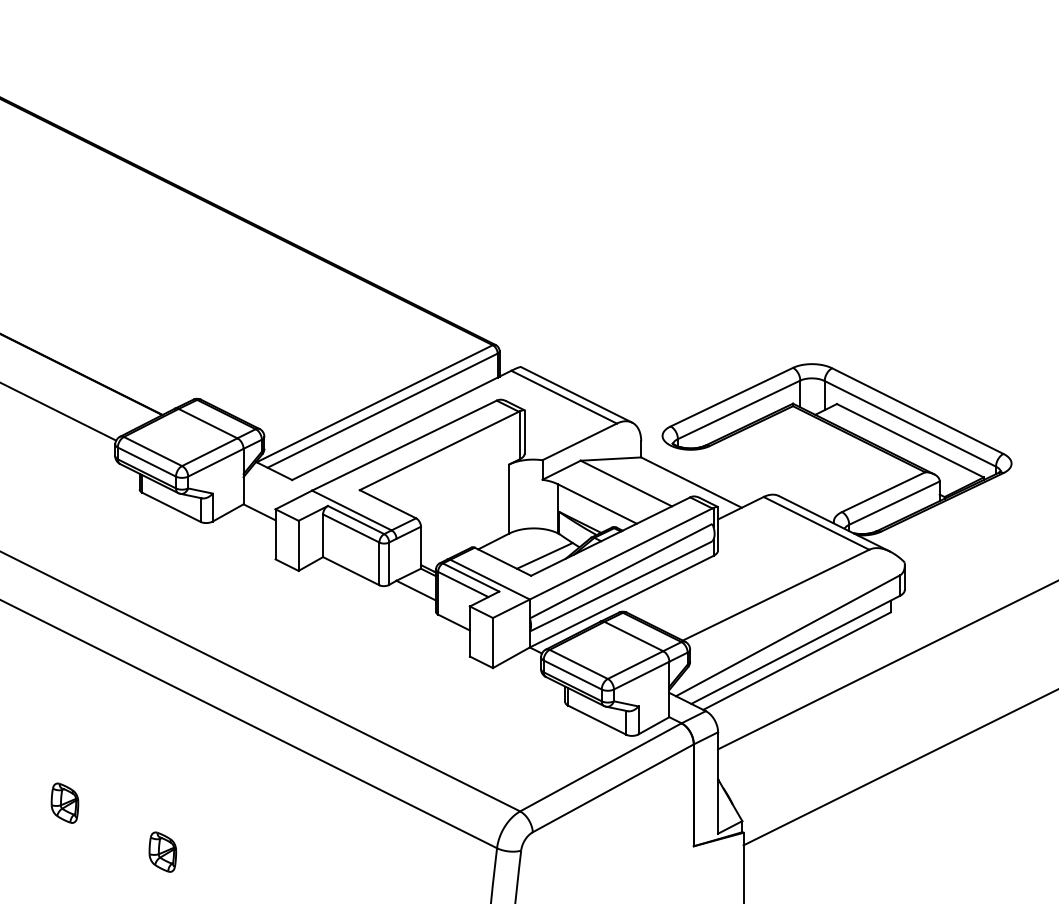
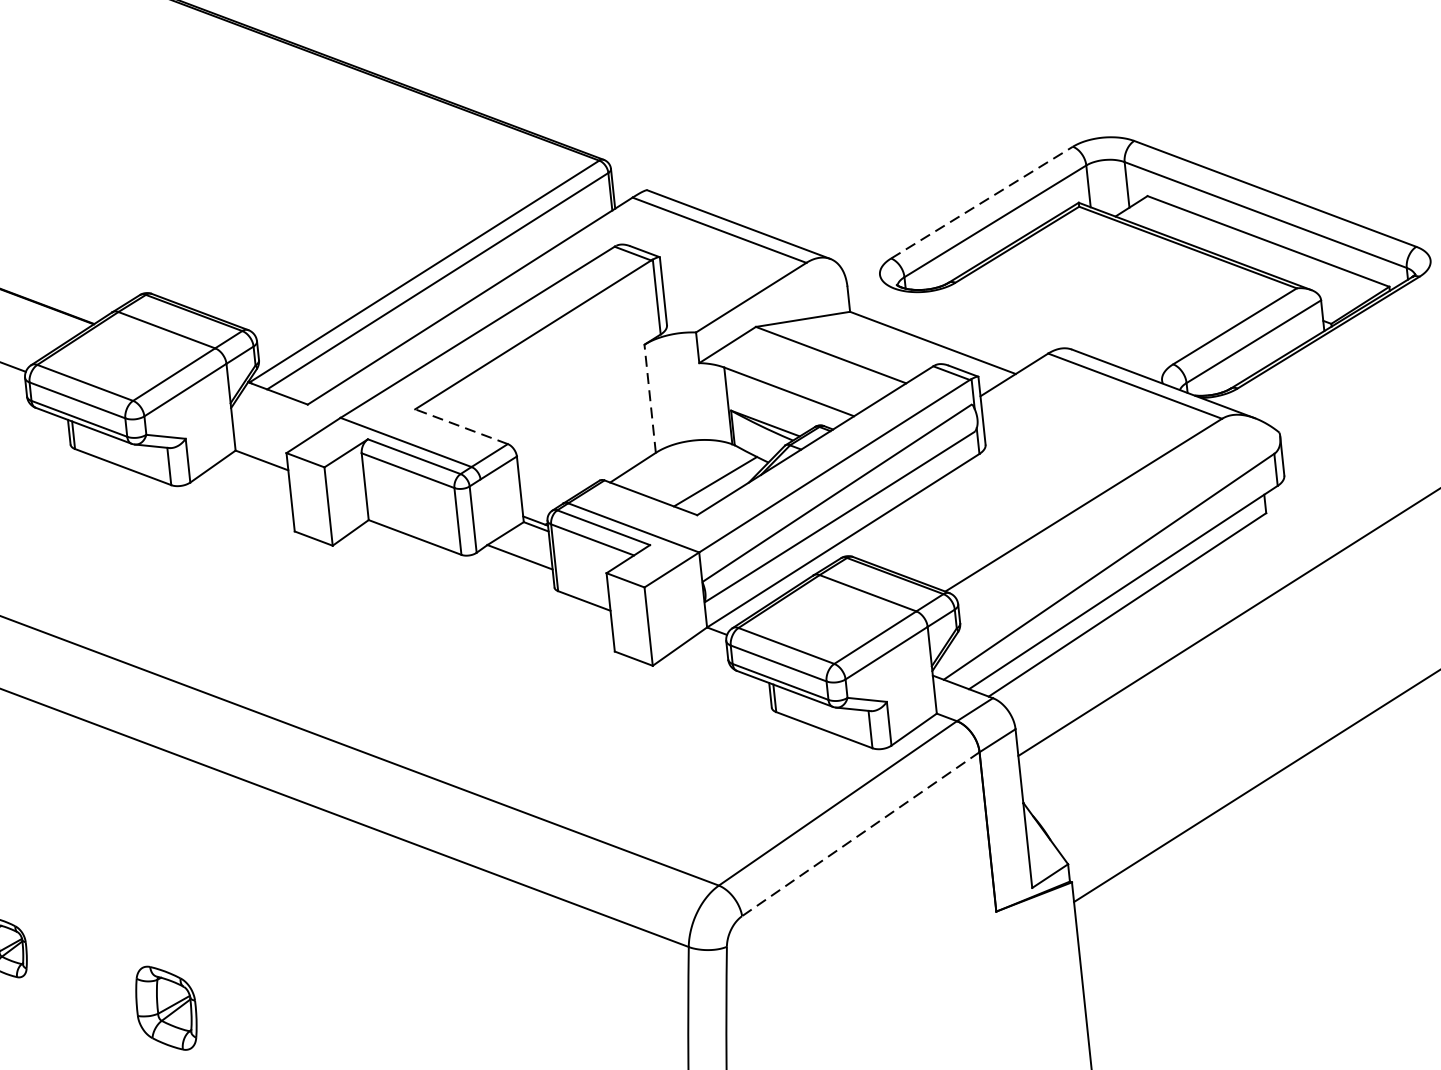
line: (731, 397) -> (981, 203), solid -> dashed
line: (509, 499) -> (650, 399), solid -> dashed
line: (387, 504) -> (460, 427), solid -> dashed
line: (613, 788) -> (861, 834), solid -> dashed
part: (162, 851) -> (165, 1007), size x1.4

